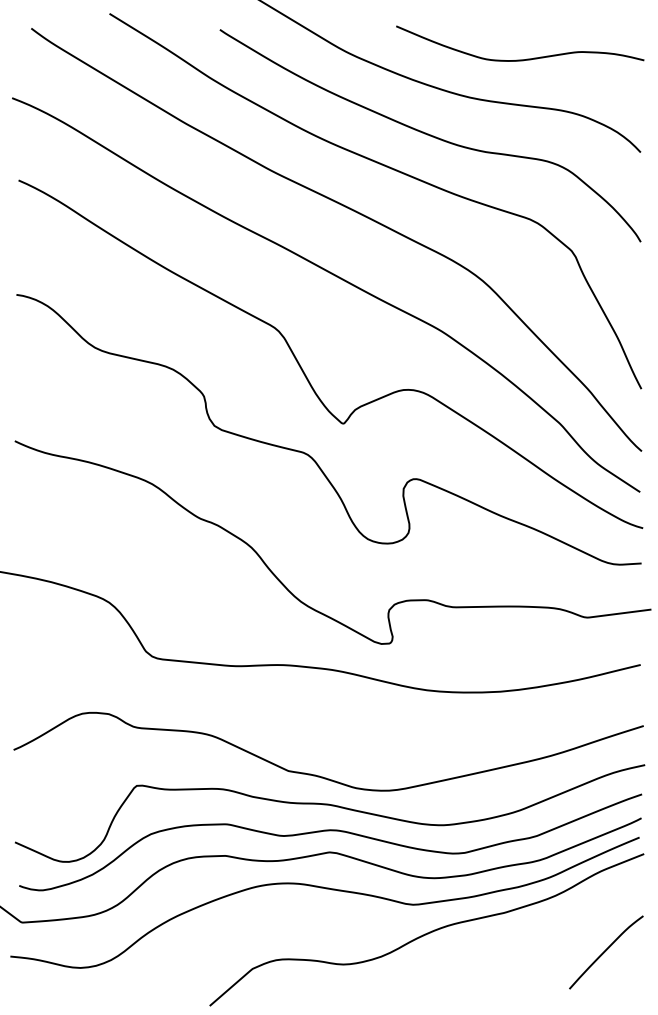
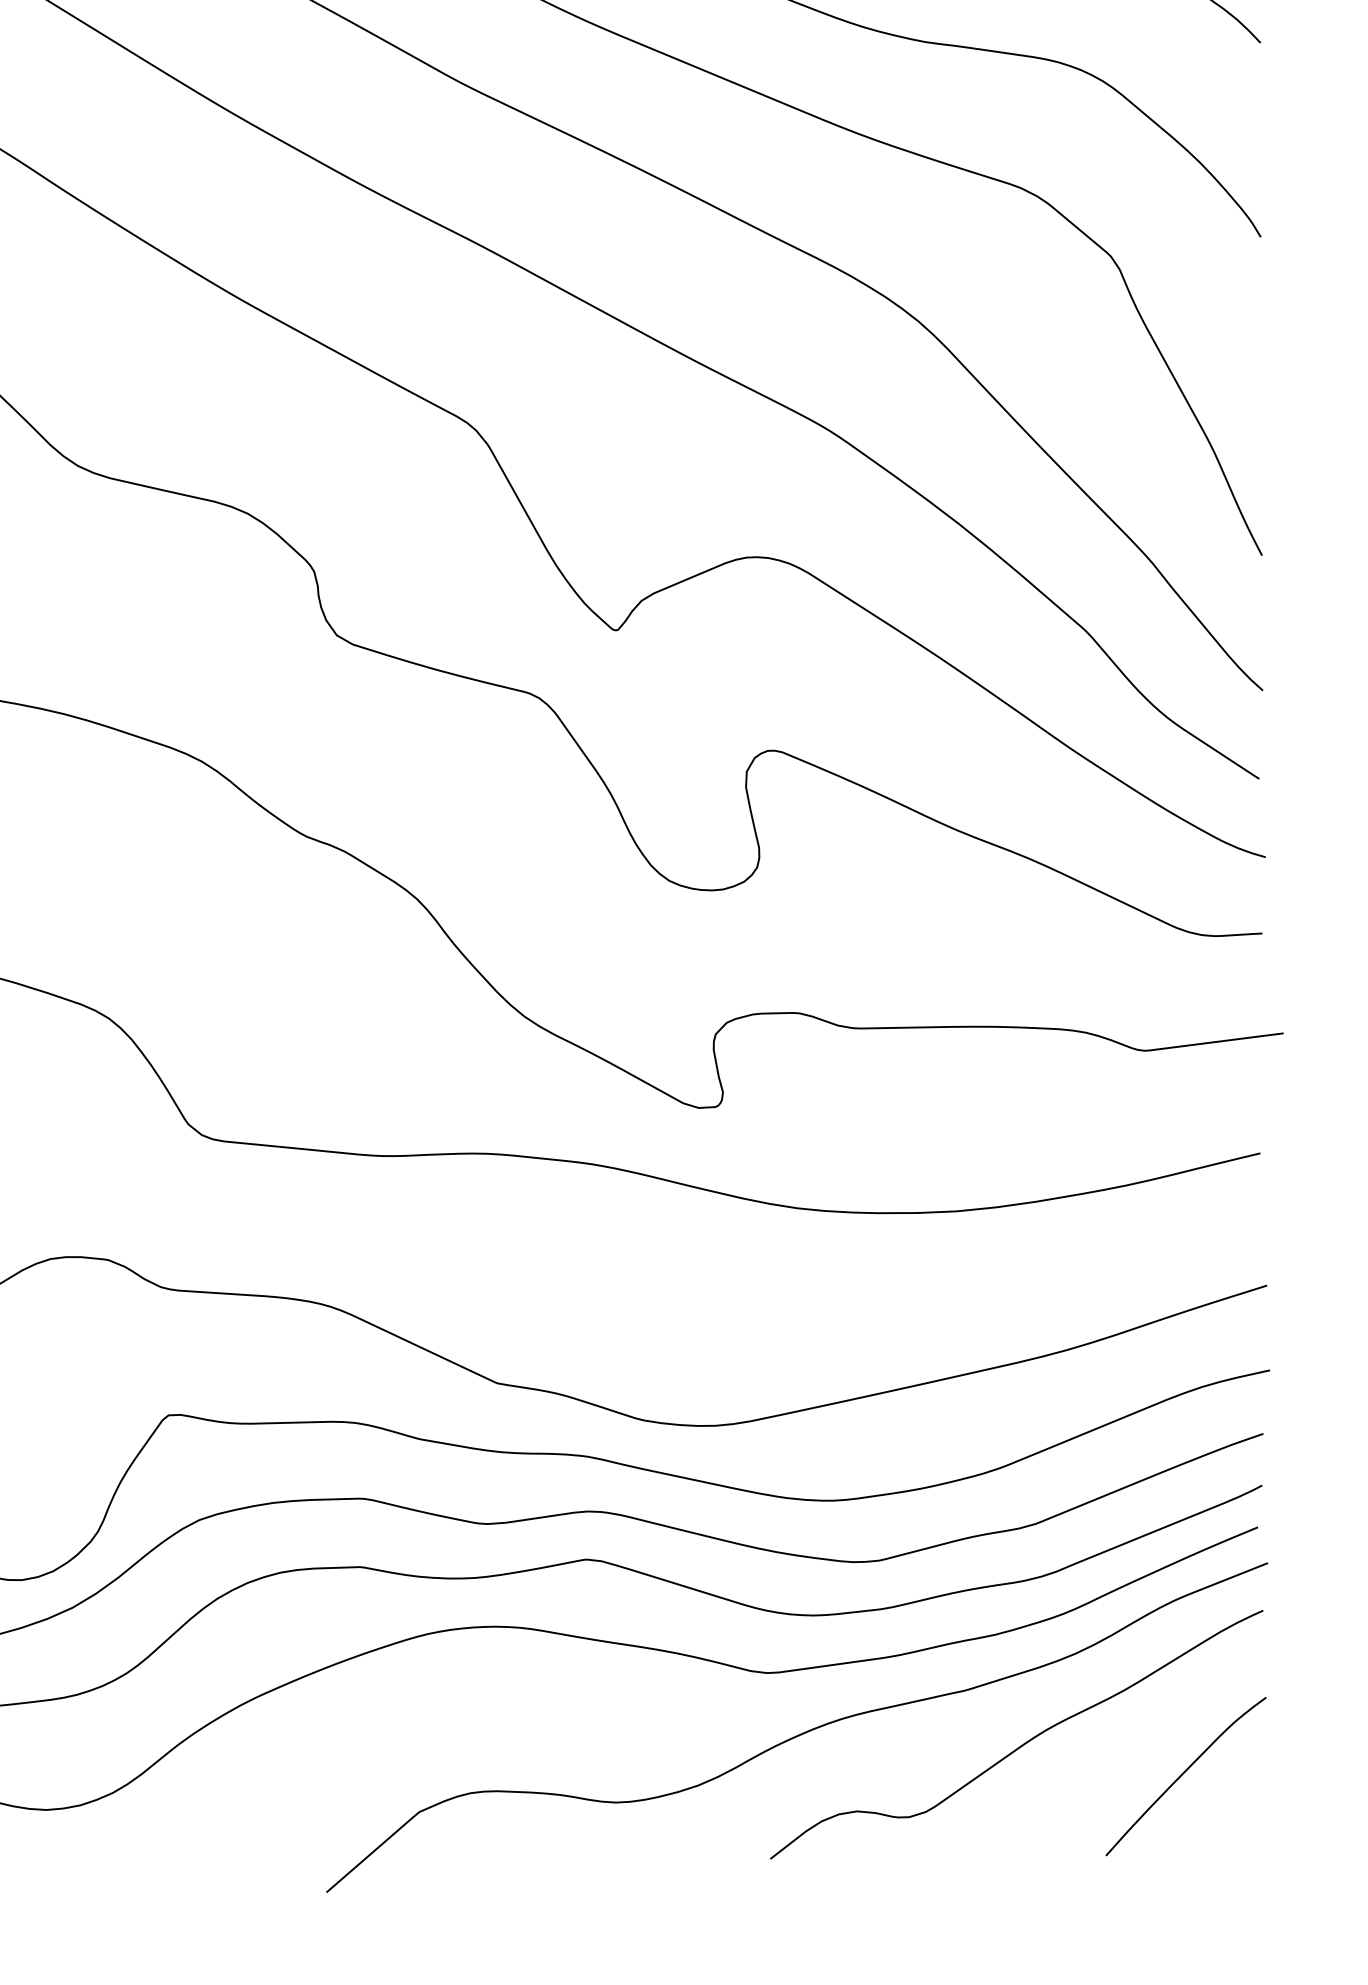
curve: (531, 936) -> (1023, 1741), added

